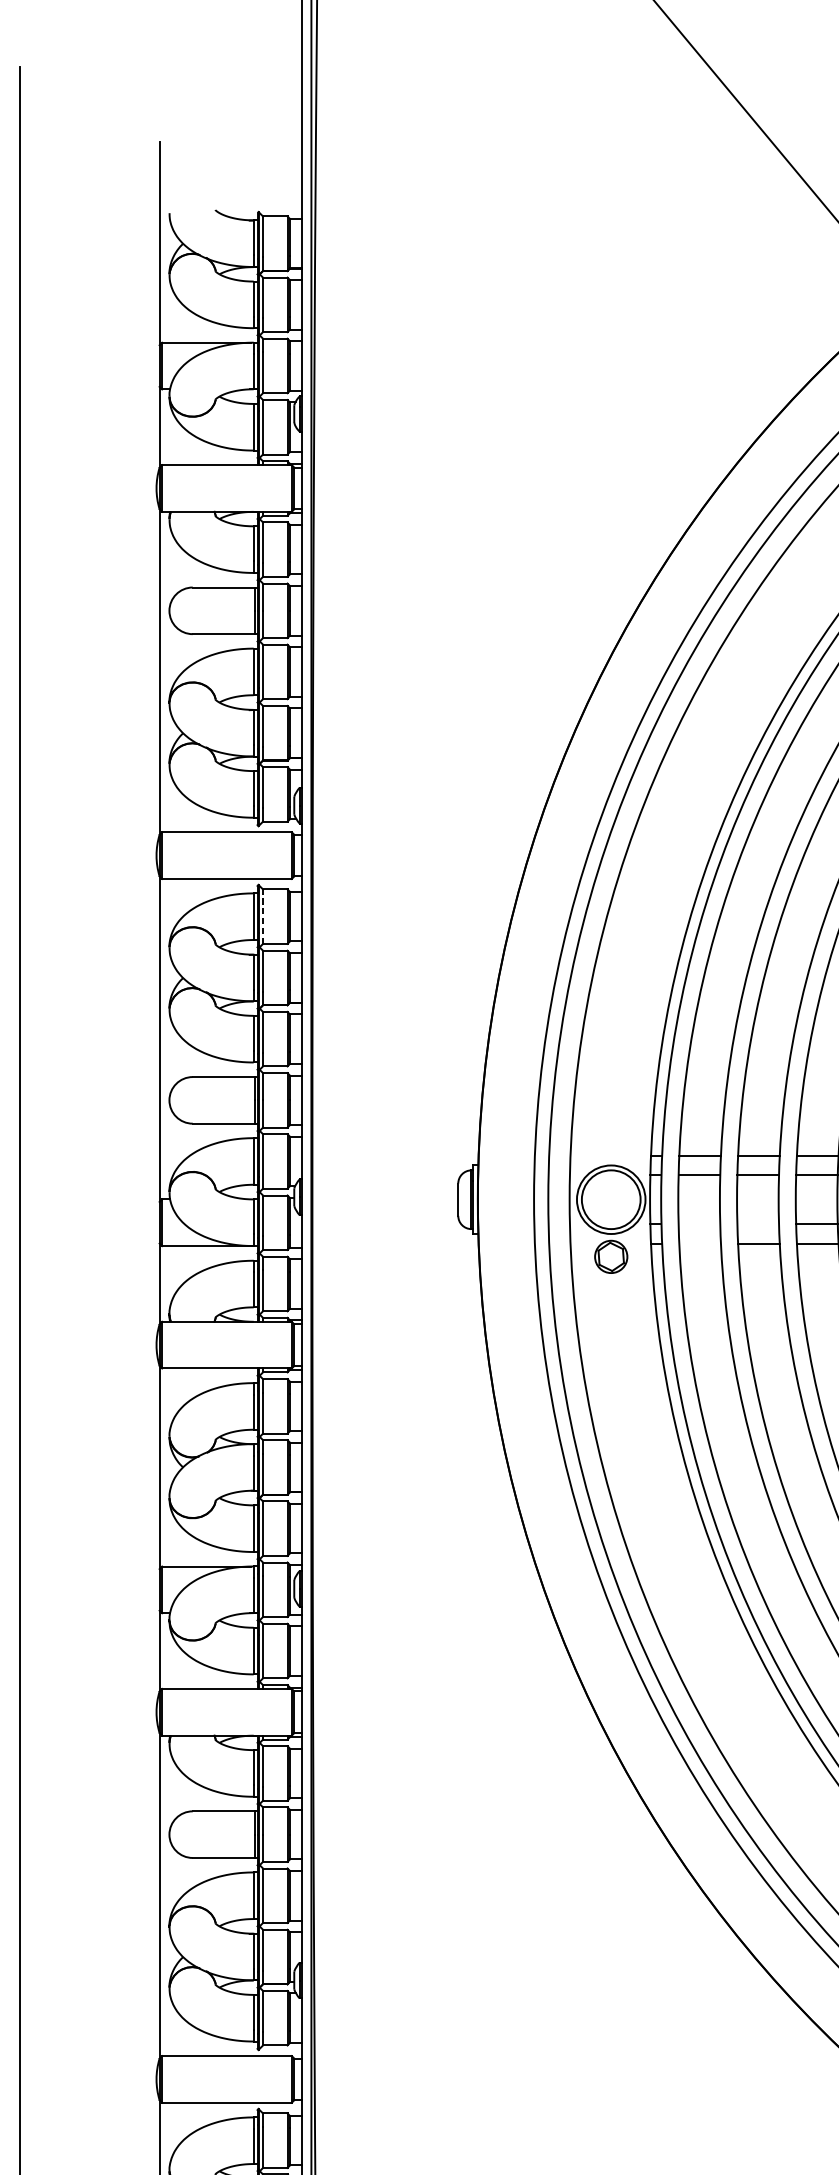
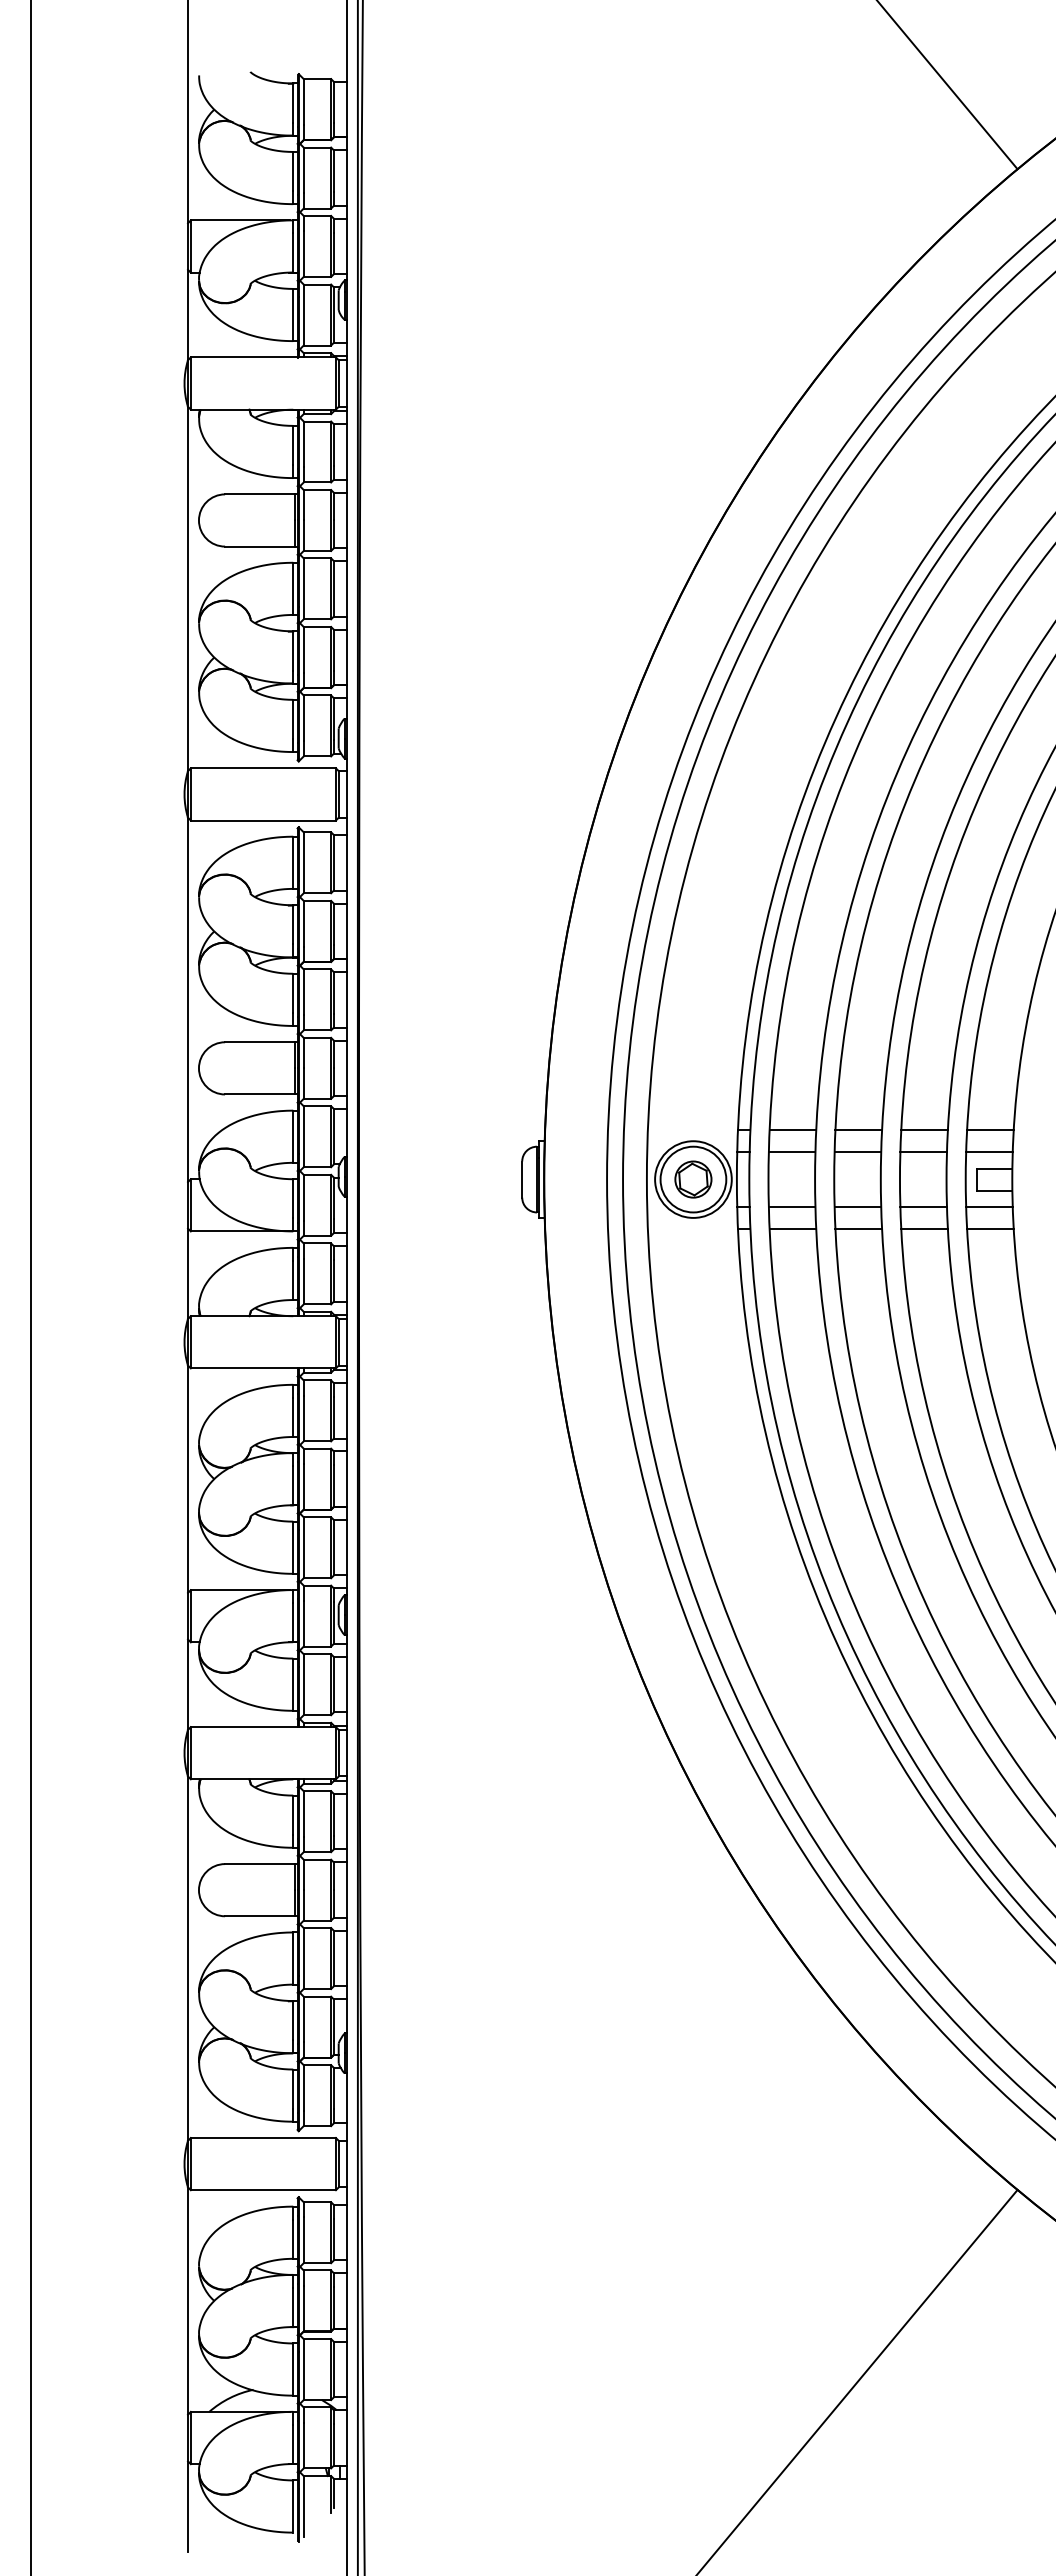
line: (262, 916) -> (303, 862), dashed -> solid
line: (698, 1223) -> (791, 1206), added
line: (757, 1223) -> (857, 1206), added
line: (699, 1243) -> (792, 1228), added
part: (611, 1256) -> (693, 1179), moved

